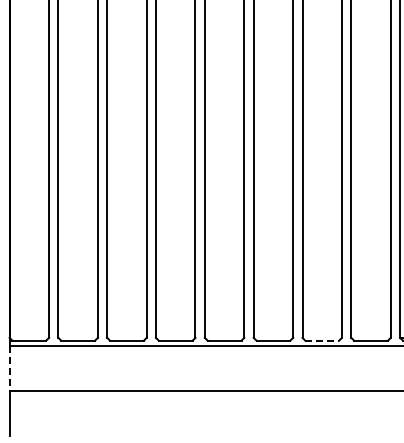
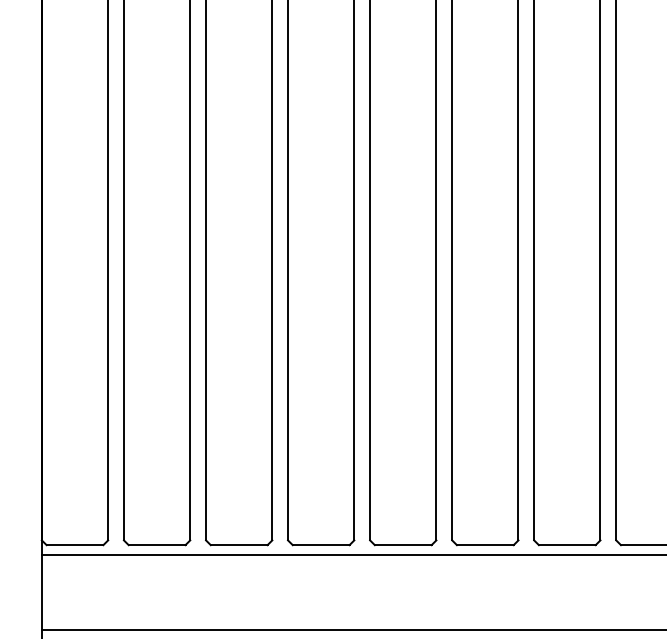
line: (322, 340) -> (567, 544), dashed -> solid
line: (9, 368) -> (41, 591), dashed -> solid

